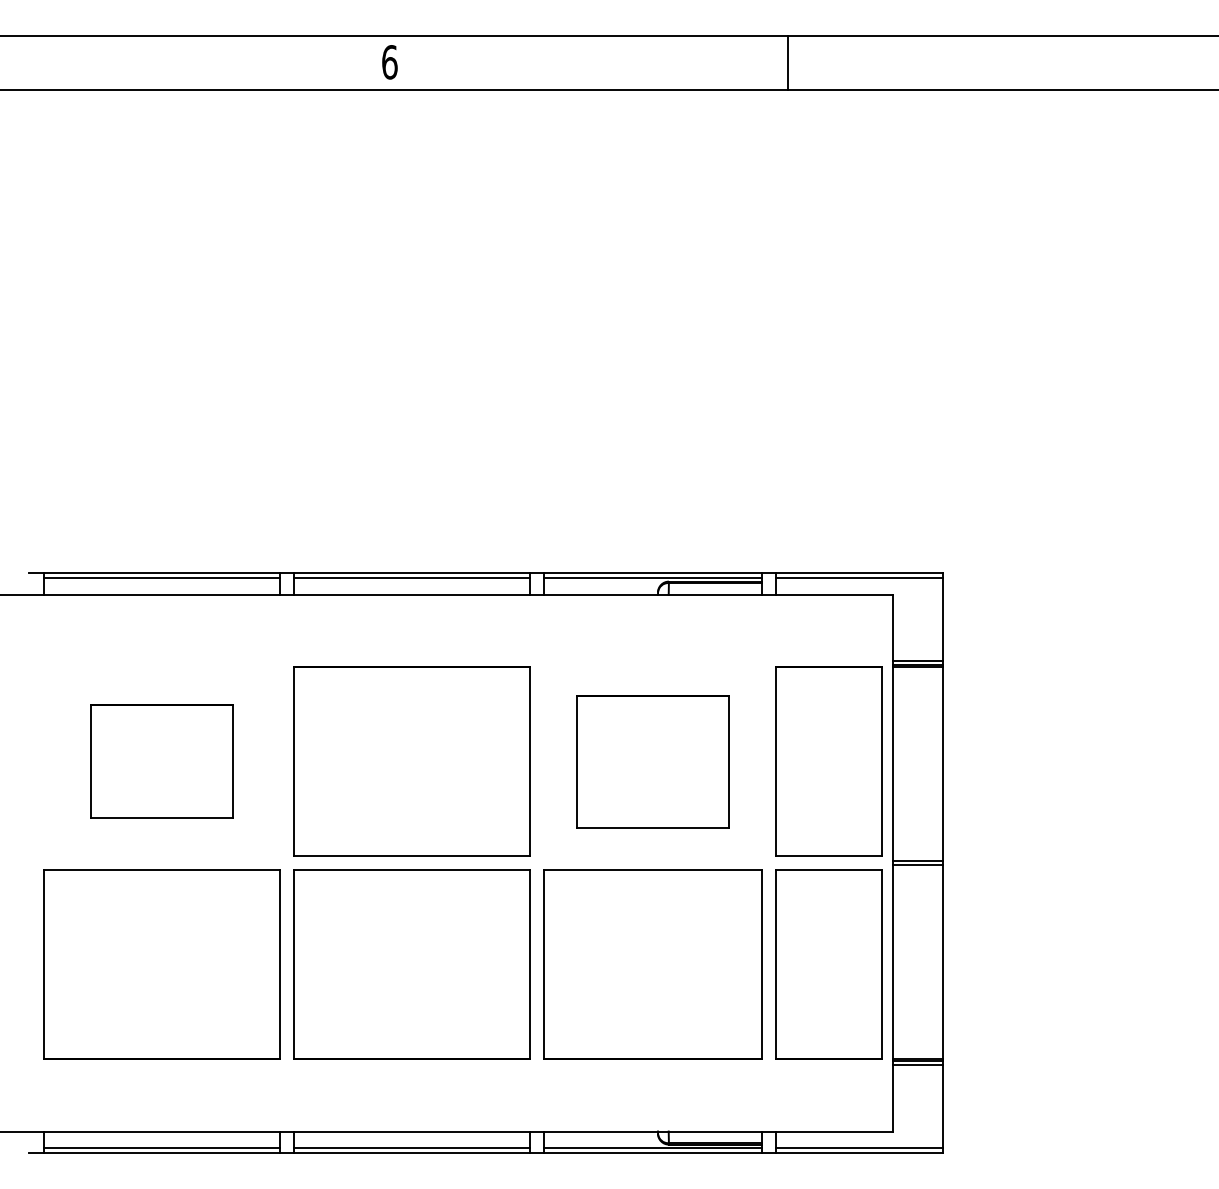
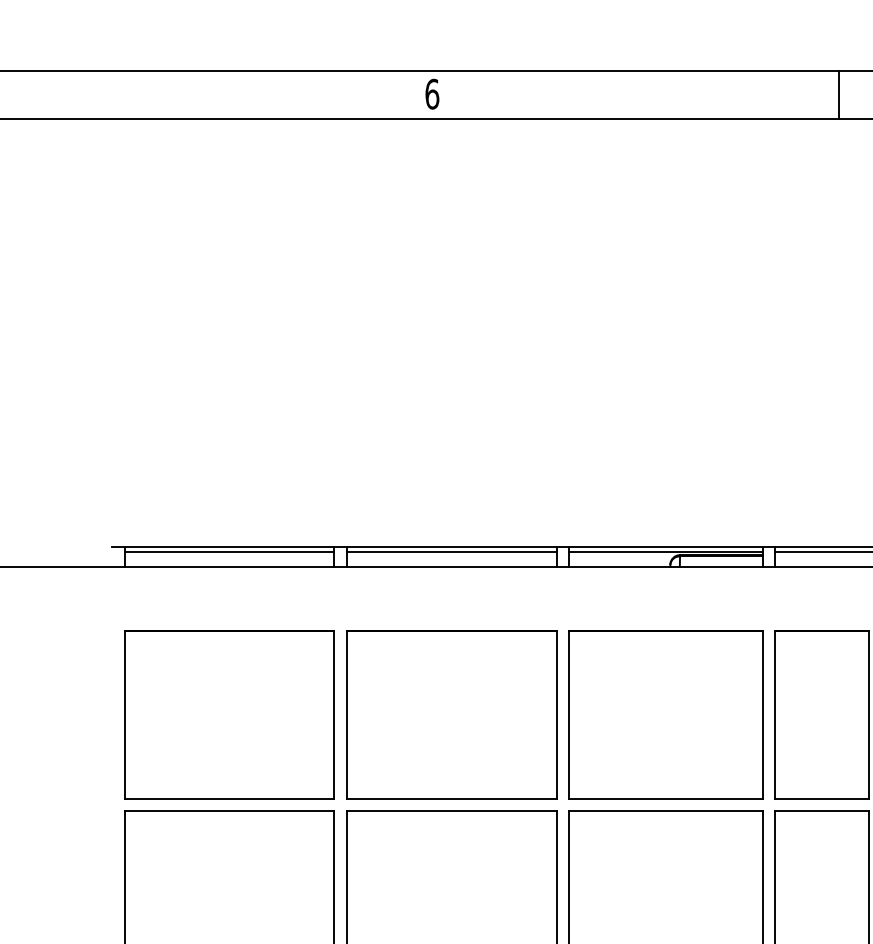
line: (787, 62) -> (838, 94), moved
part: (161, 761) -> (229, 714), size x1.67
part: (652, 761) -> (665, 714), size x1.43

